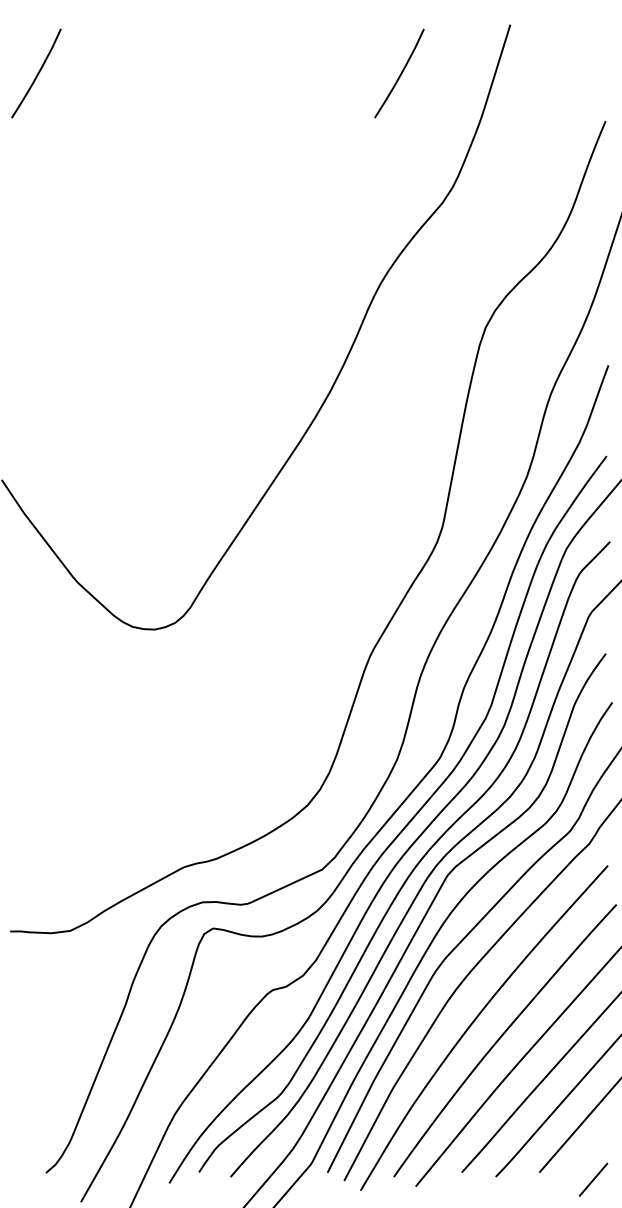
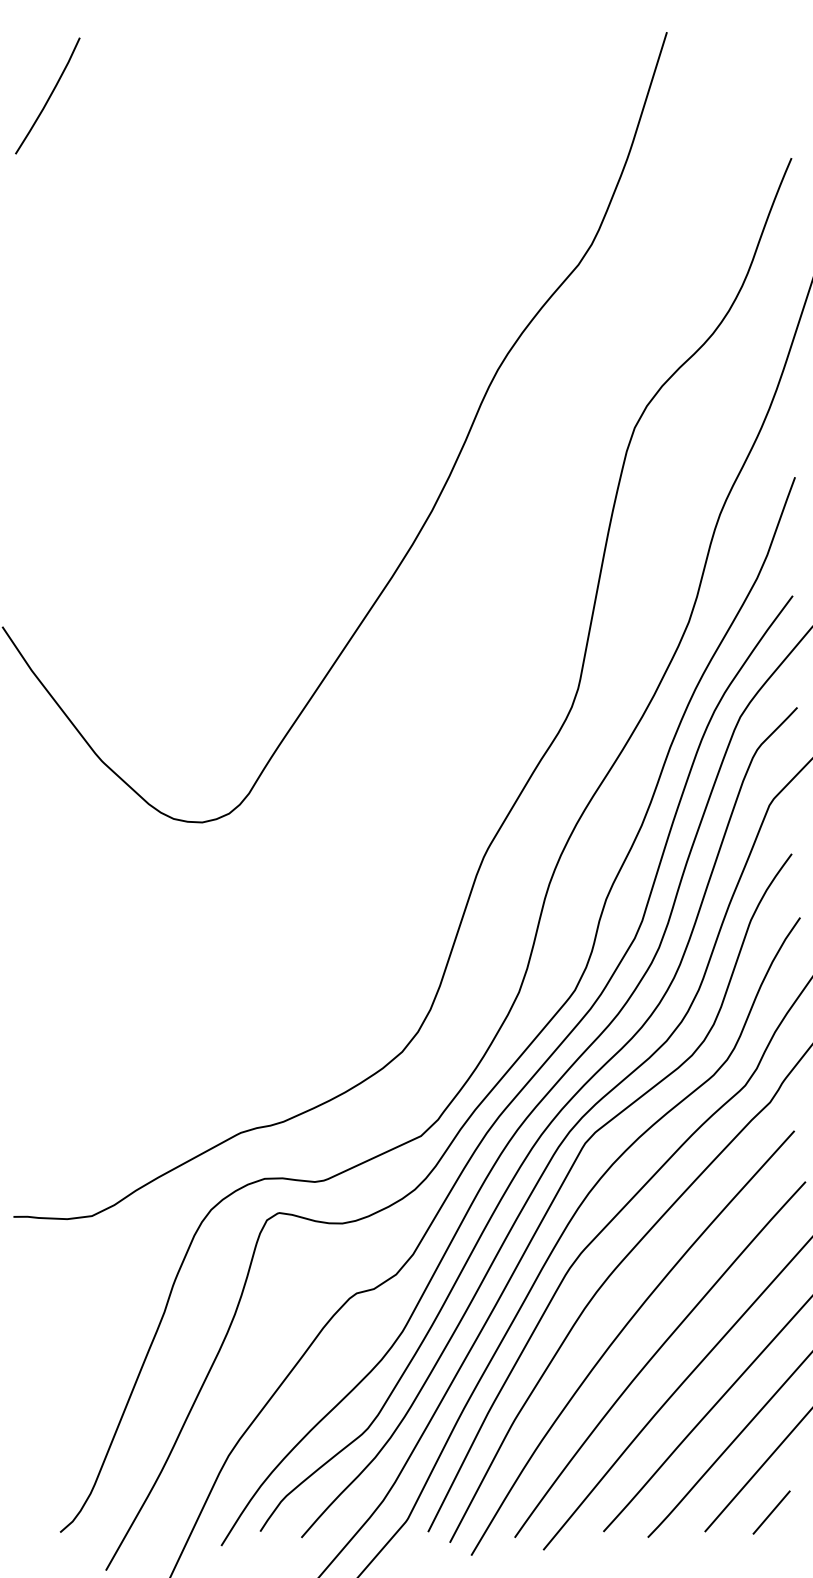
curve: (400, 73) -> (523, 95), removed
line: (593, 1179) -> (771, 1512), moved

